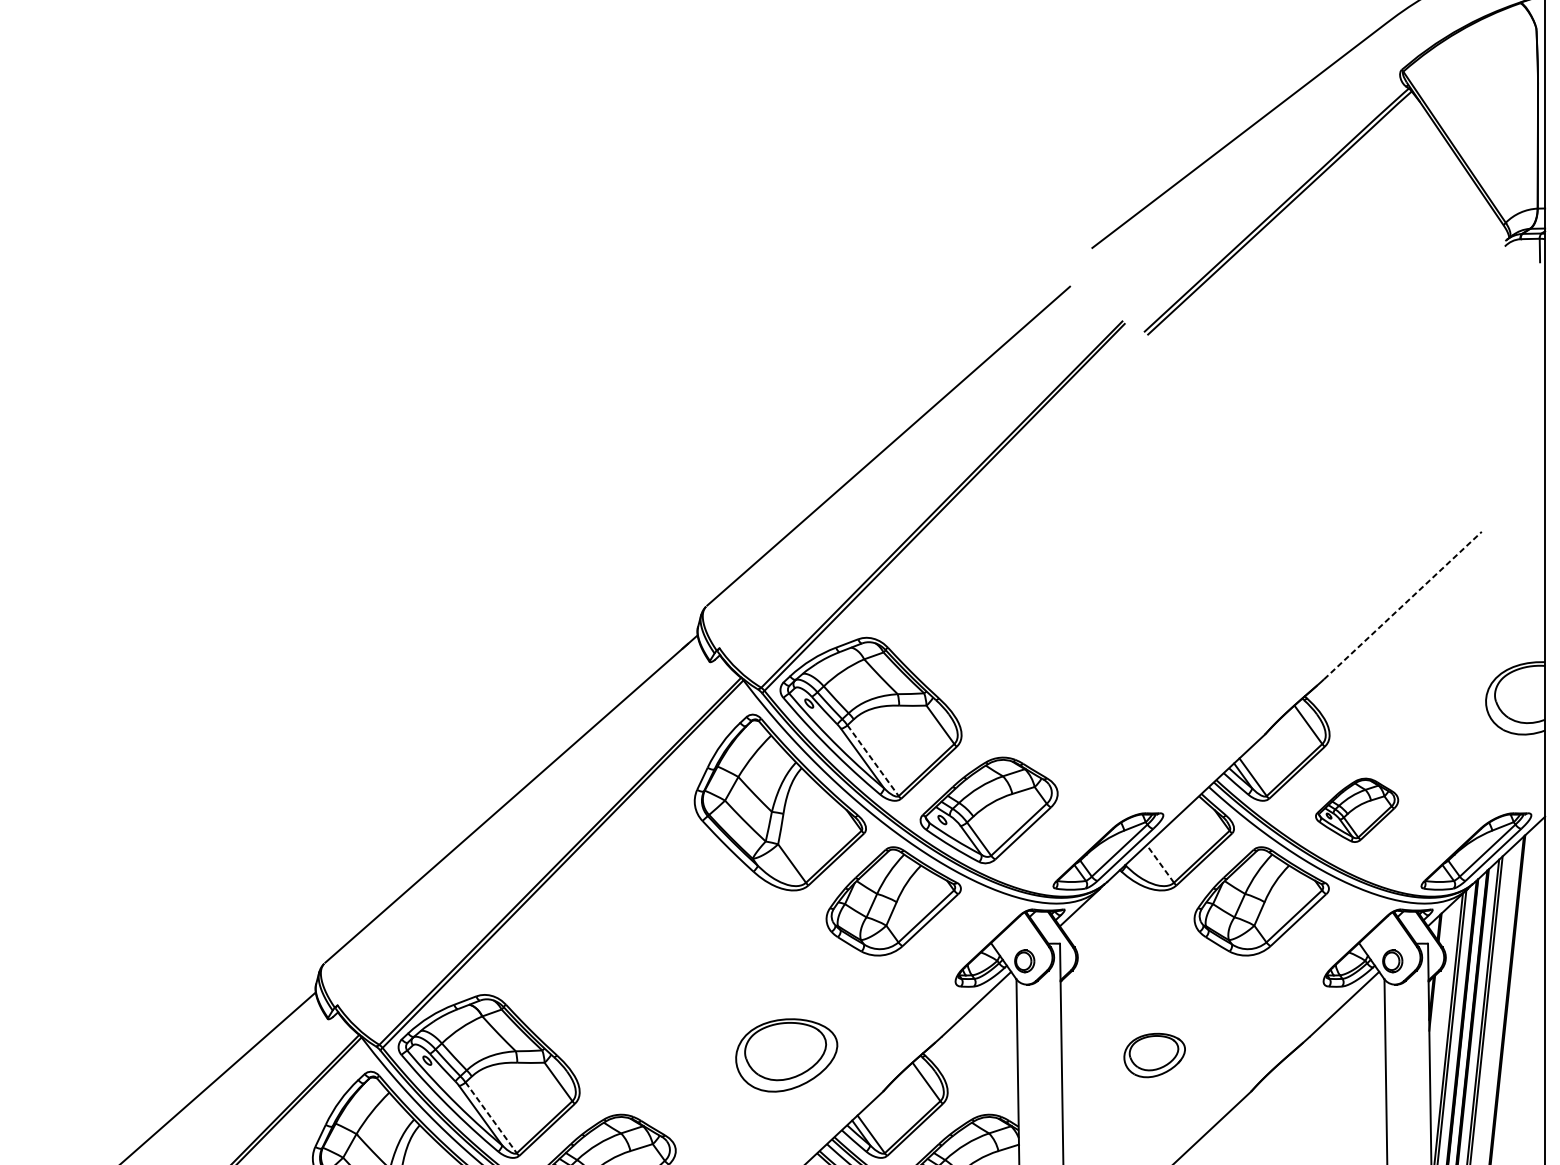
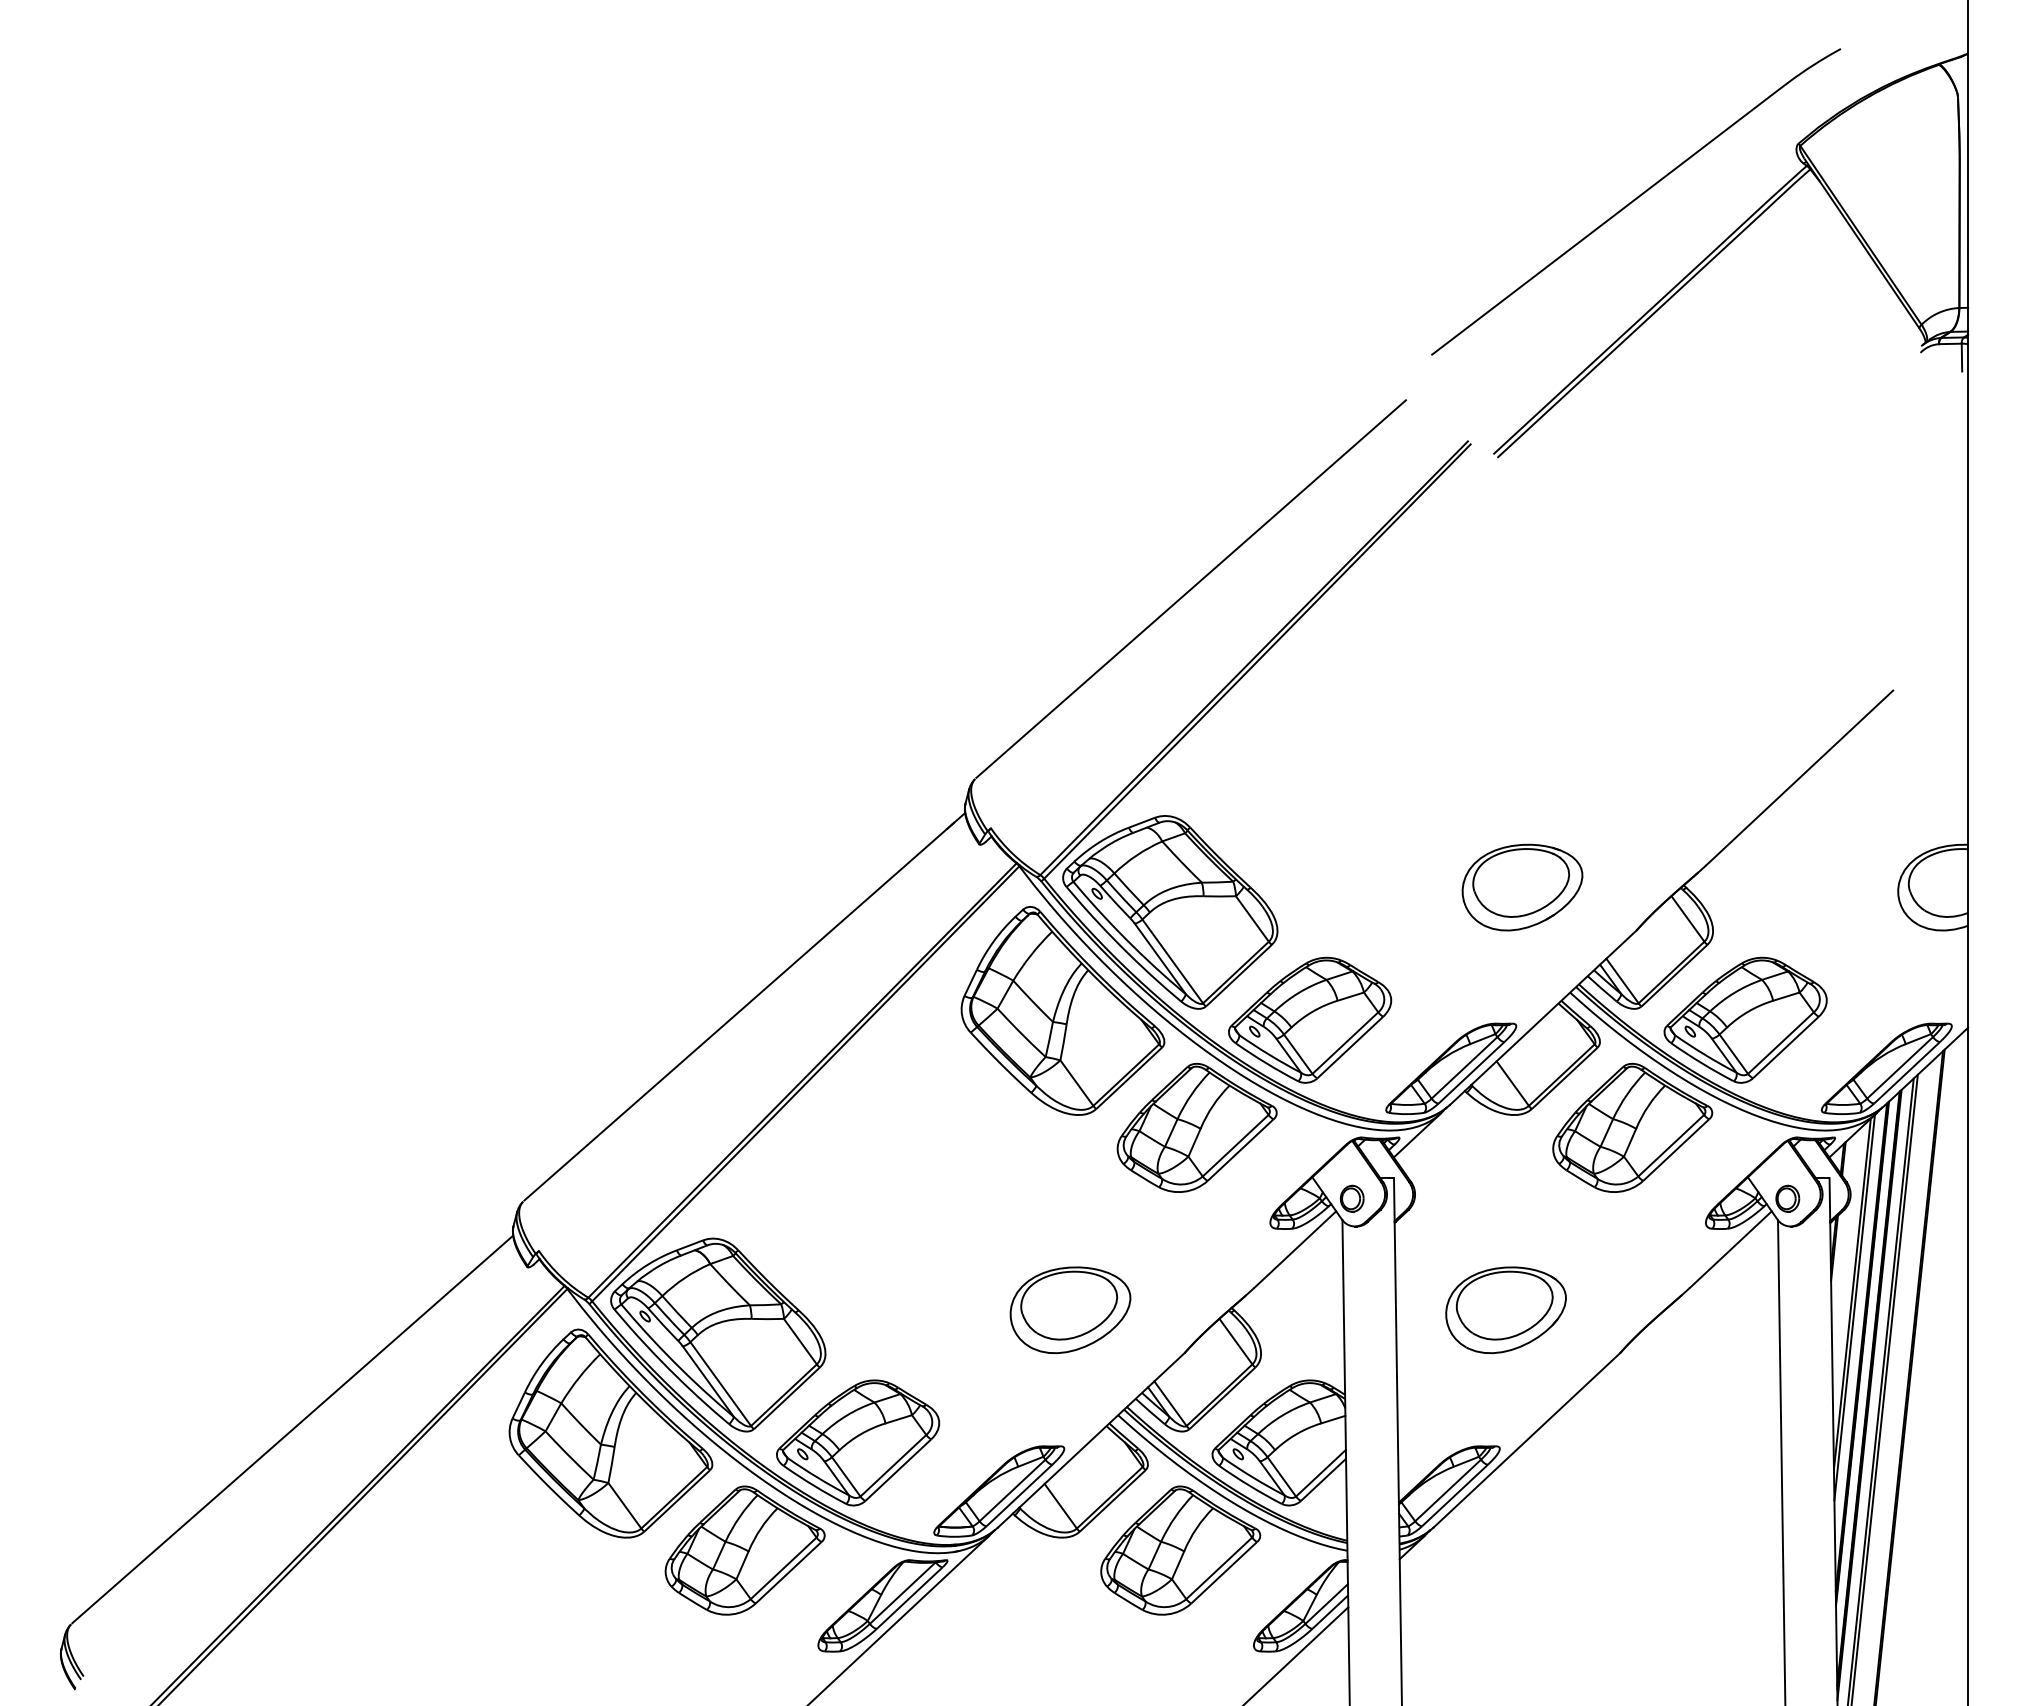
line: (1402, 605) -> (1799, 777), dashed -> solid
part: (1168, 698) -> (1522, 887), added
line: (872, 760) -> (1172, 961), dashed -> solid
part: (1357, 809) -> (1745, 1019), size x1.67
line: (1160, 863) -> (1512, 1083), dashed -> solid
part: (1154, 1055) -> (1505, 1310), size x1.67
line: (491, 1118) -> (720, 1384), dashed -> solid

